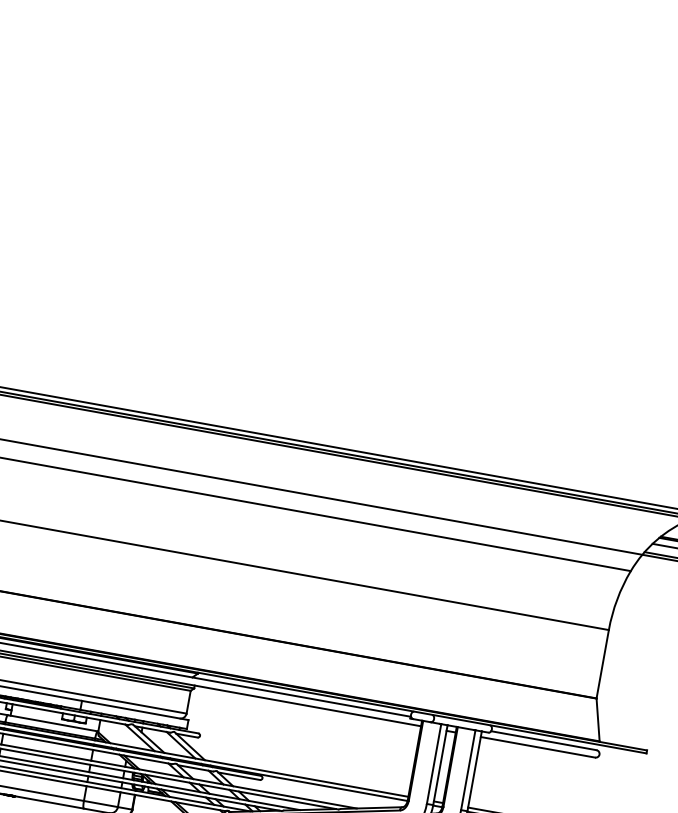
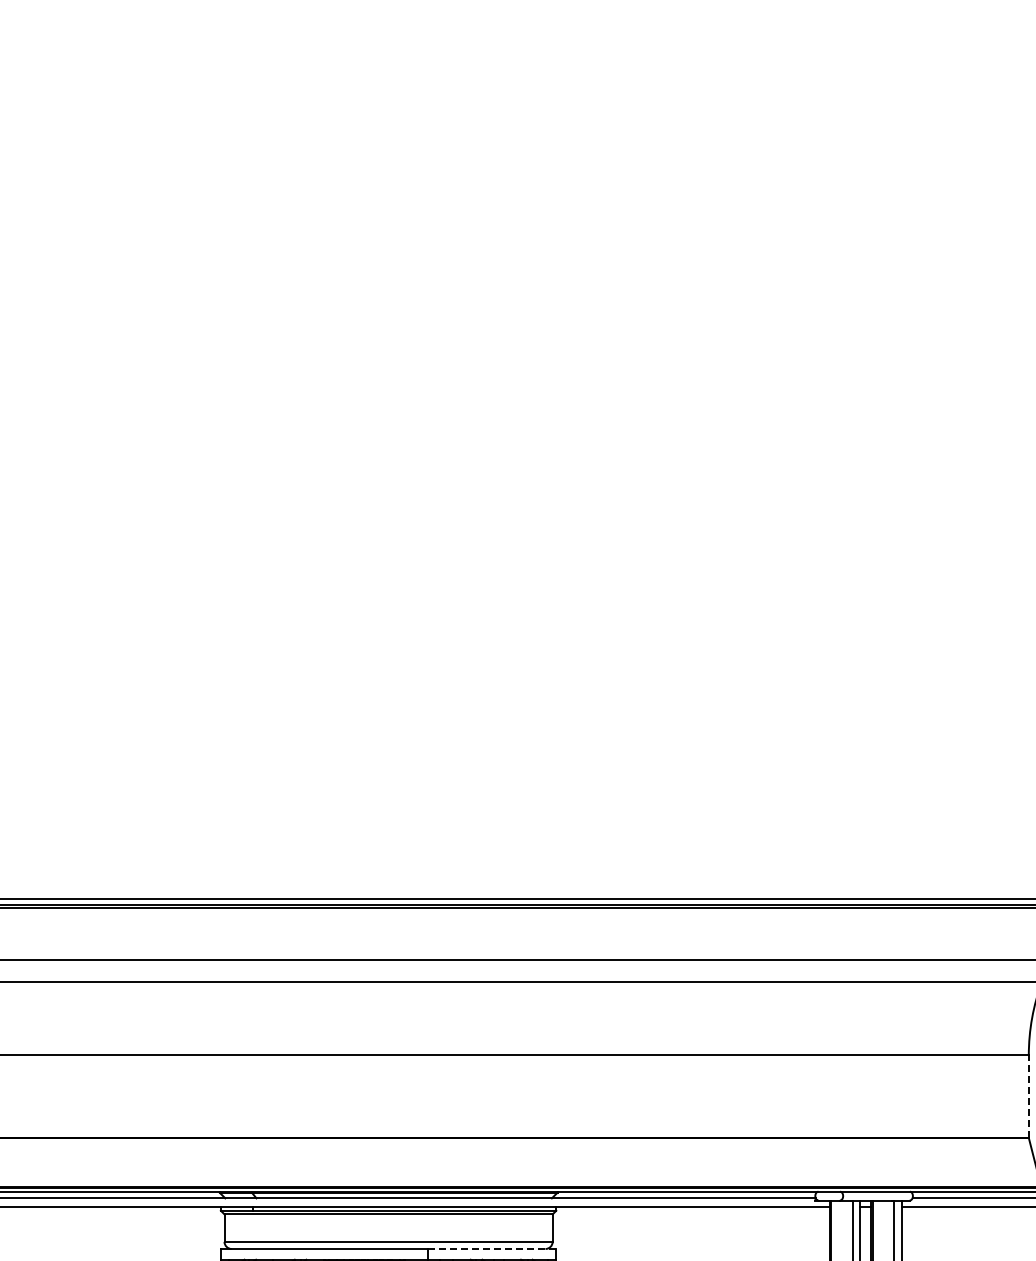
line: (602, 664) -> (1028, 1096), solid -> dashed
line: (135, 710) -> (492, 1249), solid -> dashed

